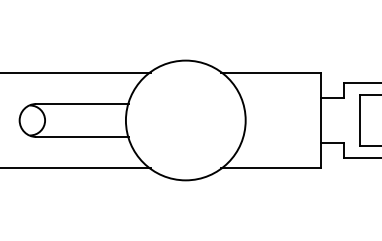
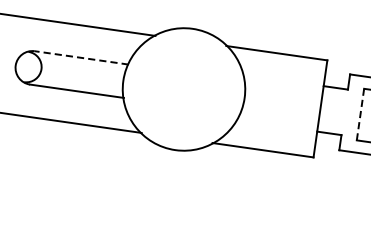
line: (81, 104) -> (80, 58), solid -> dashed
line: (360, 119) -> (361, 113), solid -> dashed

